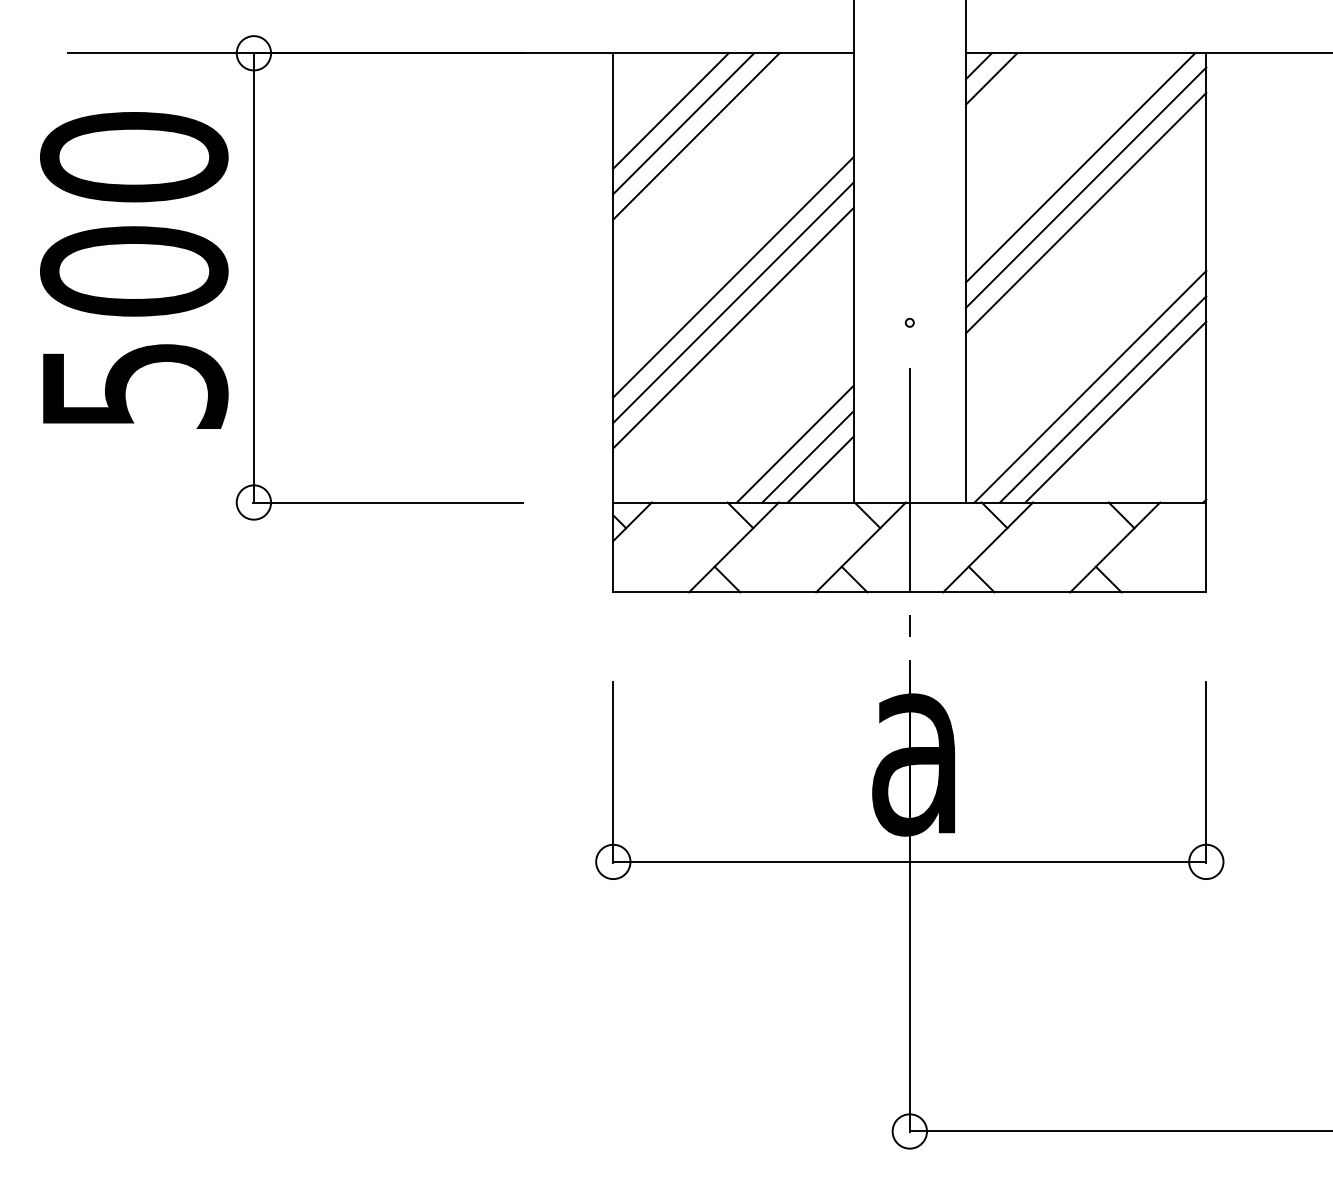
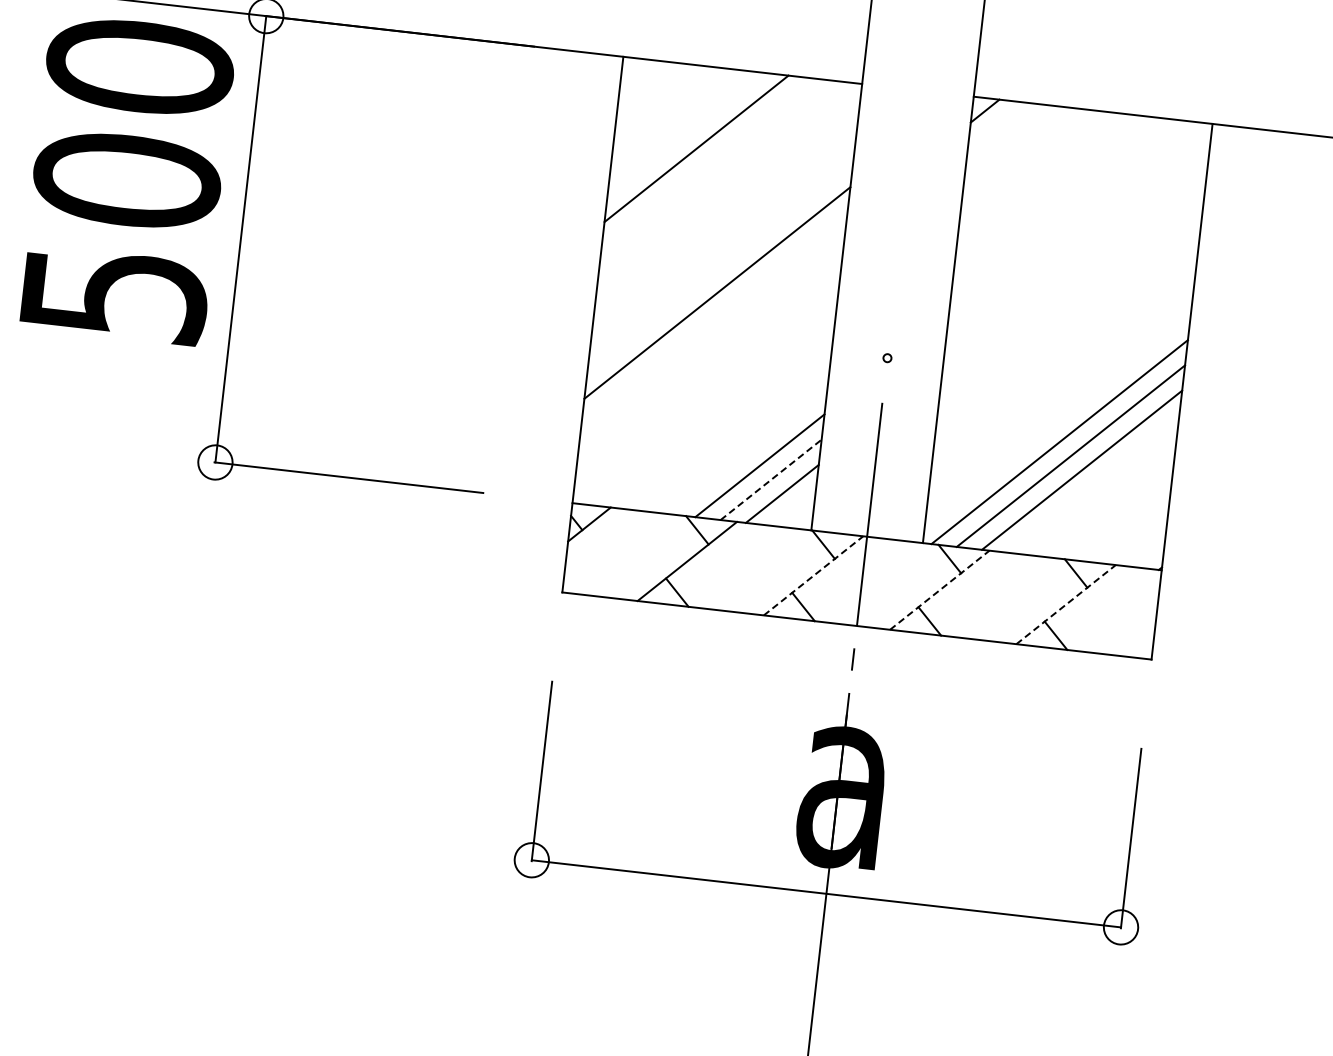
line: (991, 78) -> (996, 124), removed
line: (670, 110) -> (673, 120), removed
line: (683, 123) -> (685, 134), removed
line: (1080, 167) -> (1074, 223), removed
line: (1085, 187) -> (1077, 243), removed
line: (1085, 213) -> (1074, 269), removed
text: (134, 270) -> (127, 179), moved
line: (733, 302) -> (714, 318), removed
line: (733, 328) -> (711, 343), removed
line: (808, 456) -> (771, 479), solid -> dashed
line: (861, 547) -> (814, 575), solid -> dashed
line: (988, 547) -> (940, 590), solid -> dashed
line: (1115, 547) -> (1066, 604), solid -> dashed

